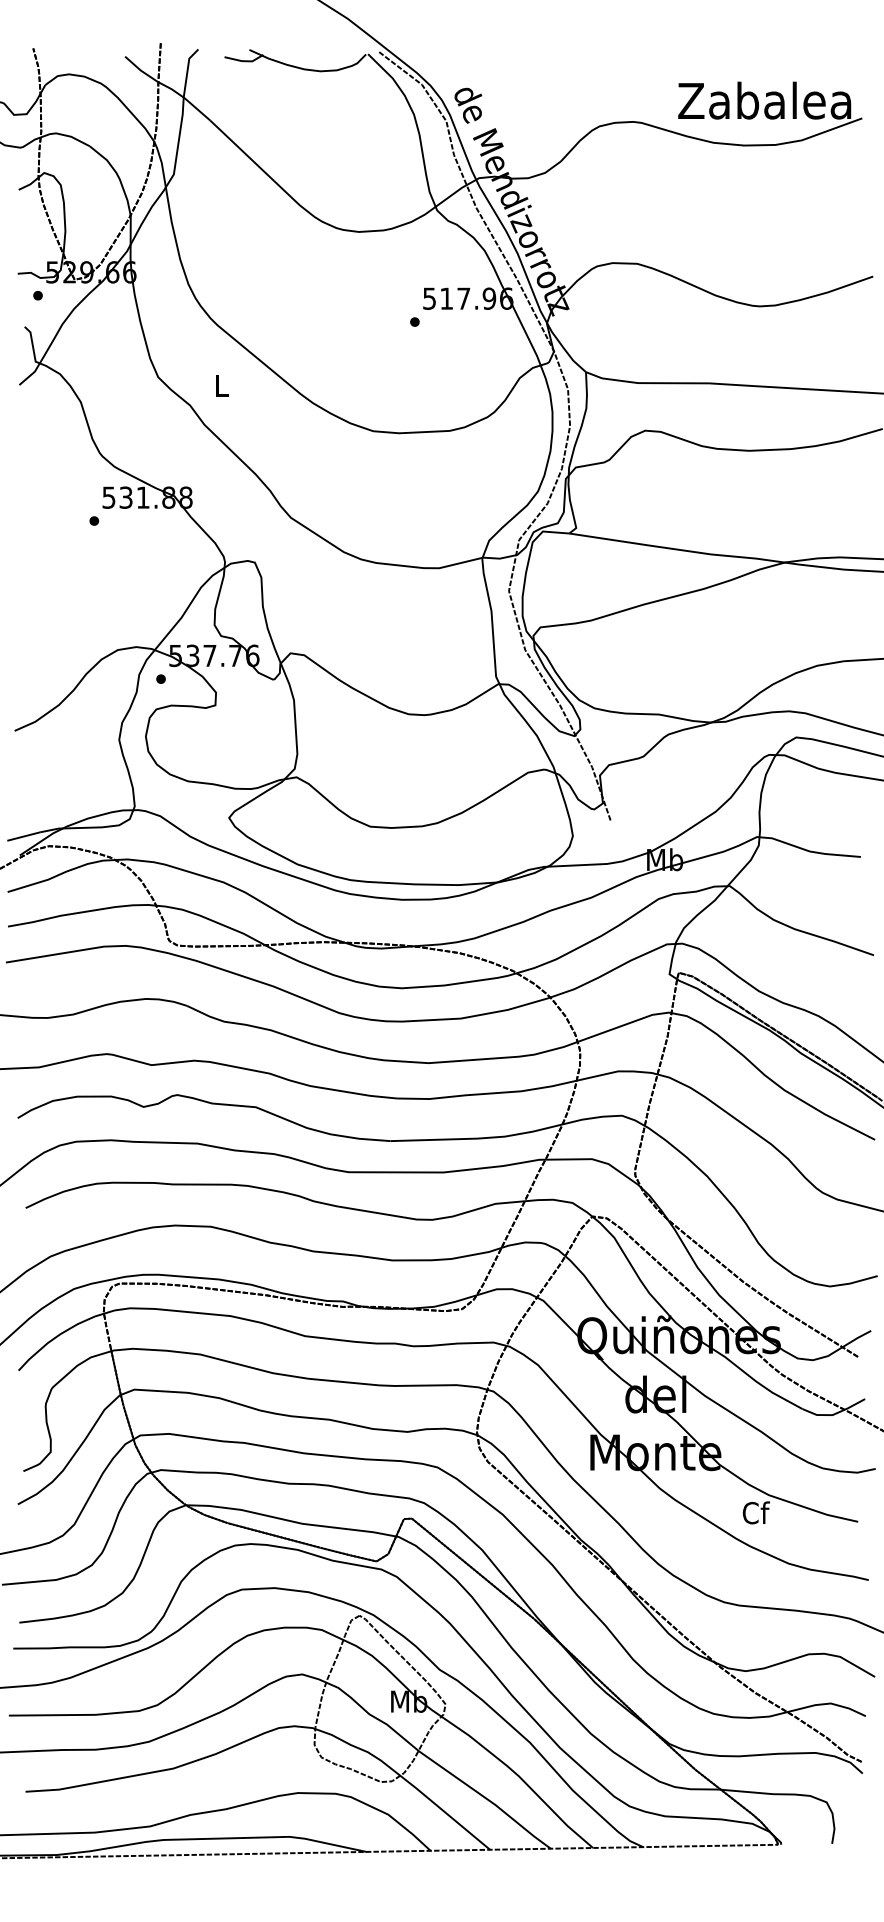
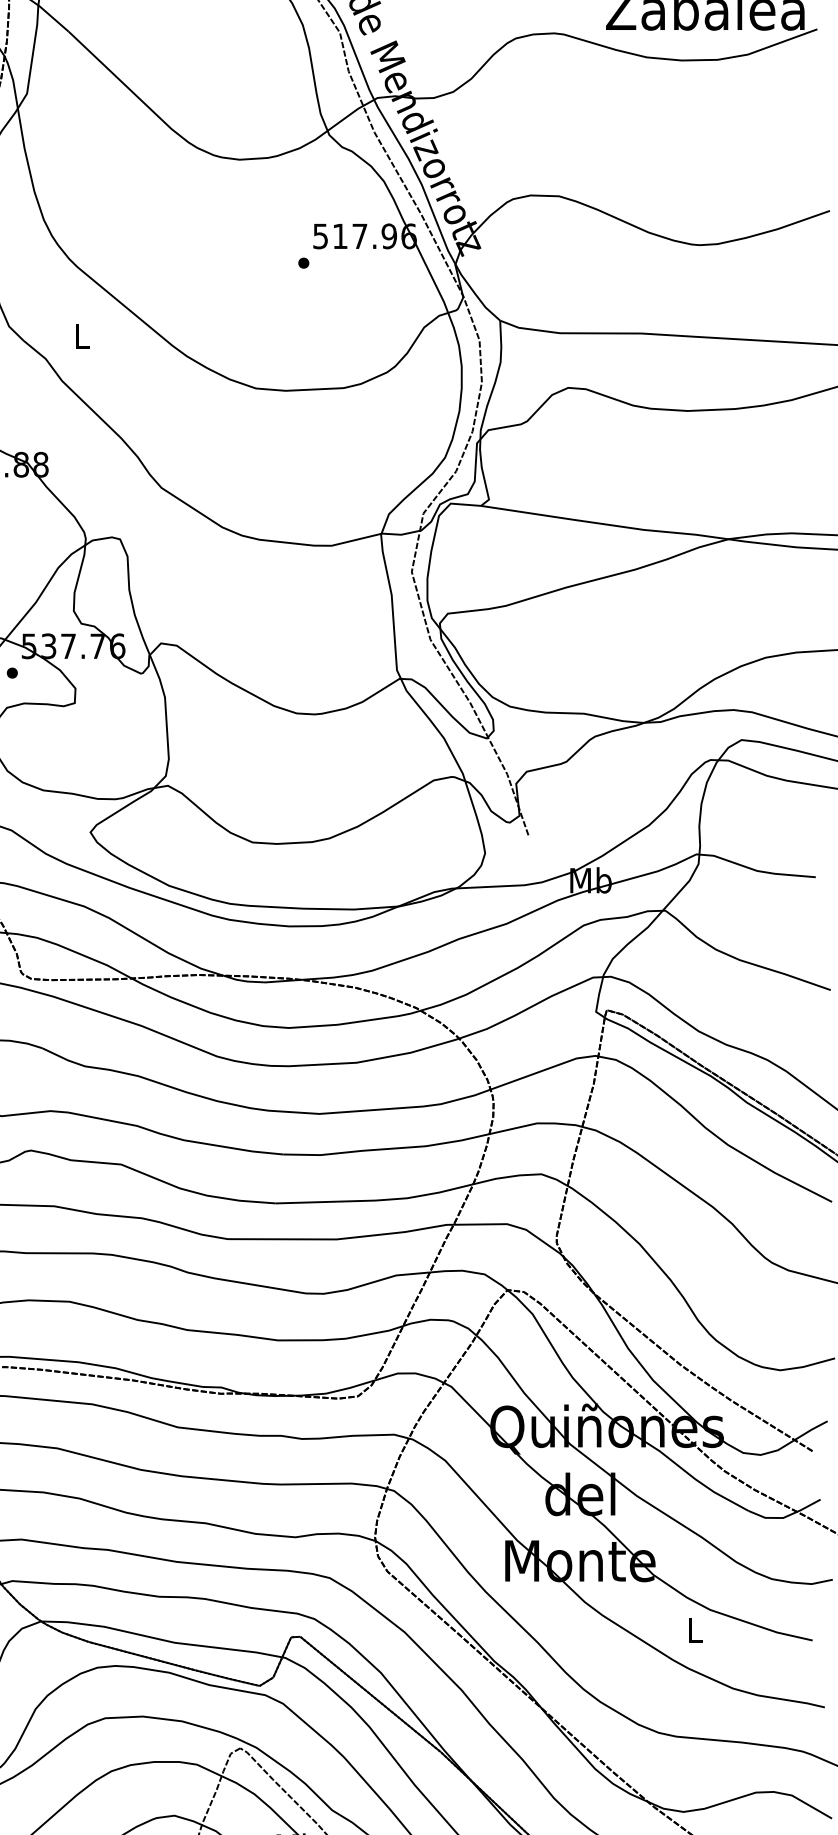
text: (755, 1512) -> (694, 1629), Cf -> L

